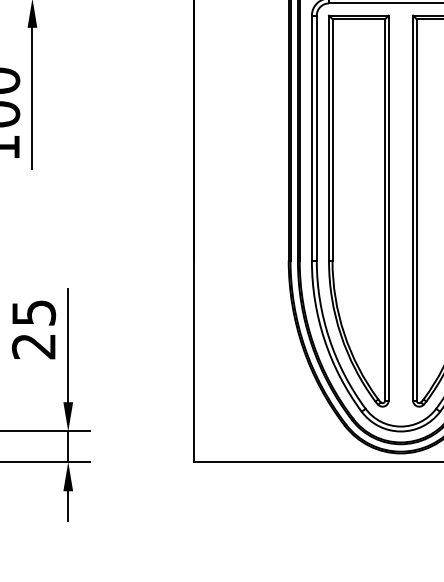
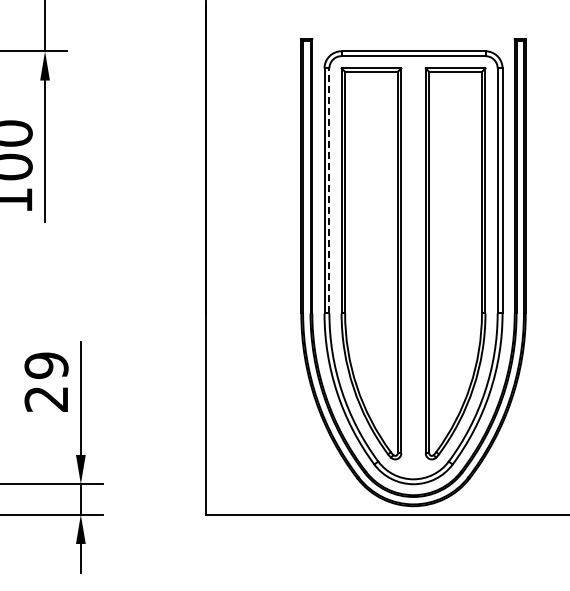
line: (316, 137) -> (329, 190), solid -> dashed
text: (33, 312) -> (46, 365), 25 -> 29

